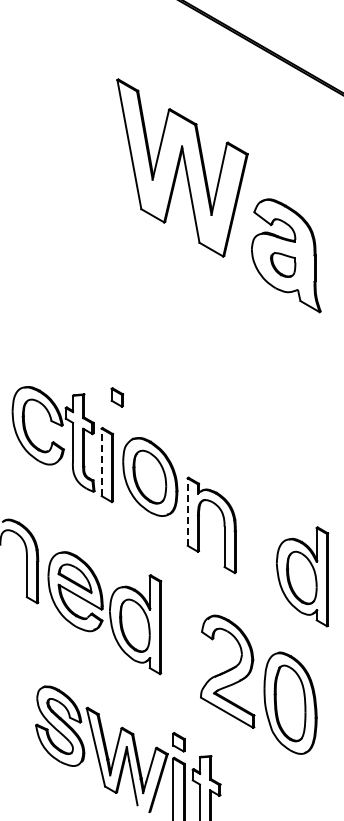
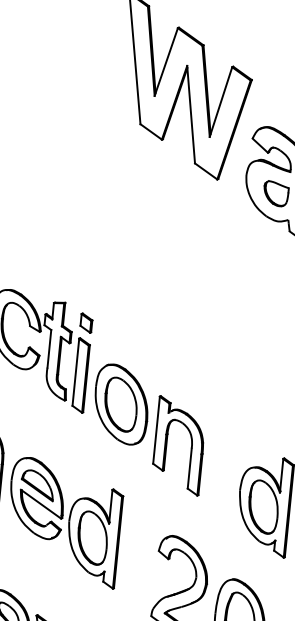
part: (117, 397) -> (86, 323), moved
line: (101, 462) -> (75, 372), dashed -> solid
part: (150, 476) -> (121, 404), moved
line: (187, 512) -> (156, 430), dashed -> solid

